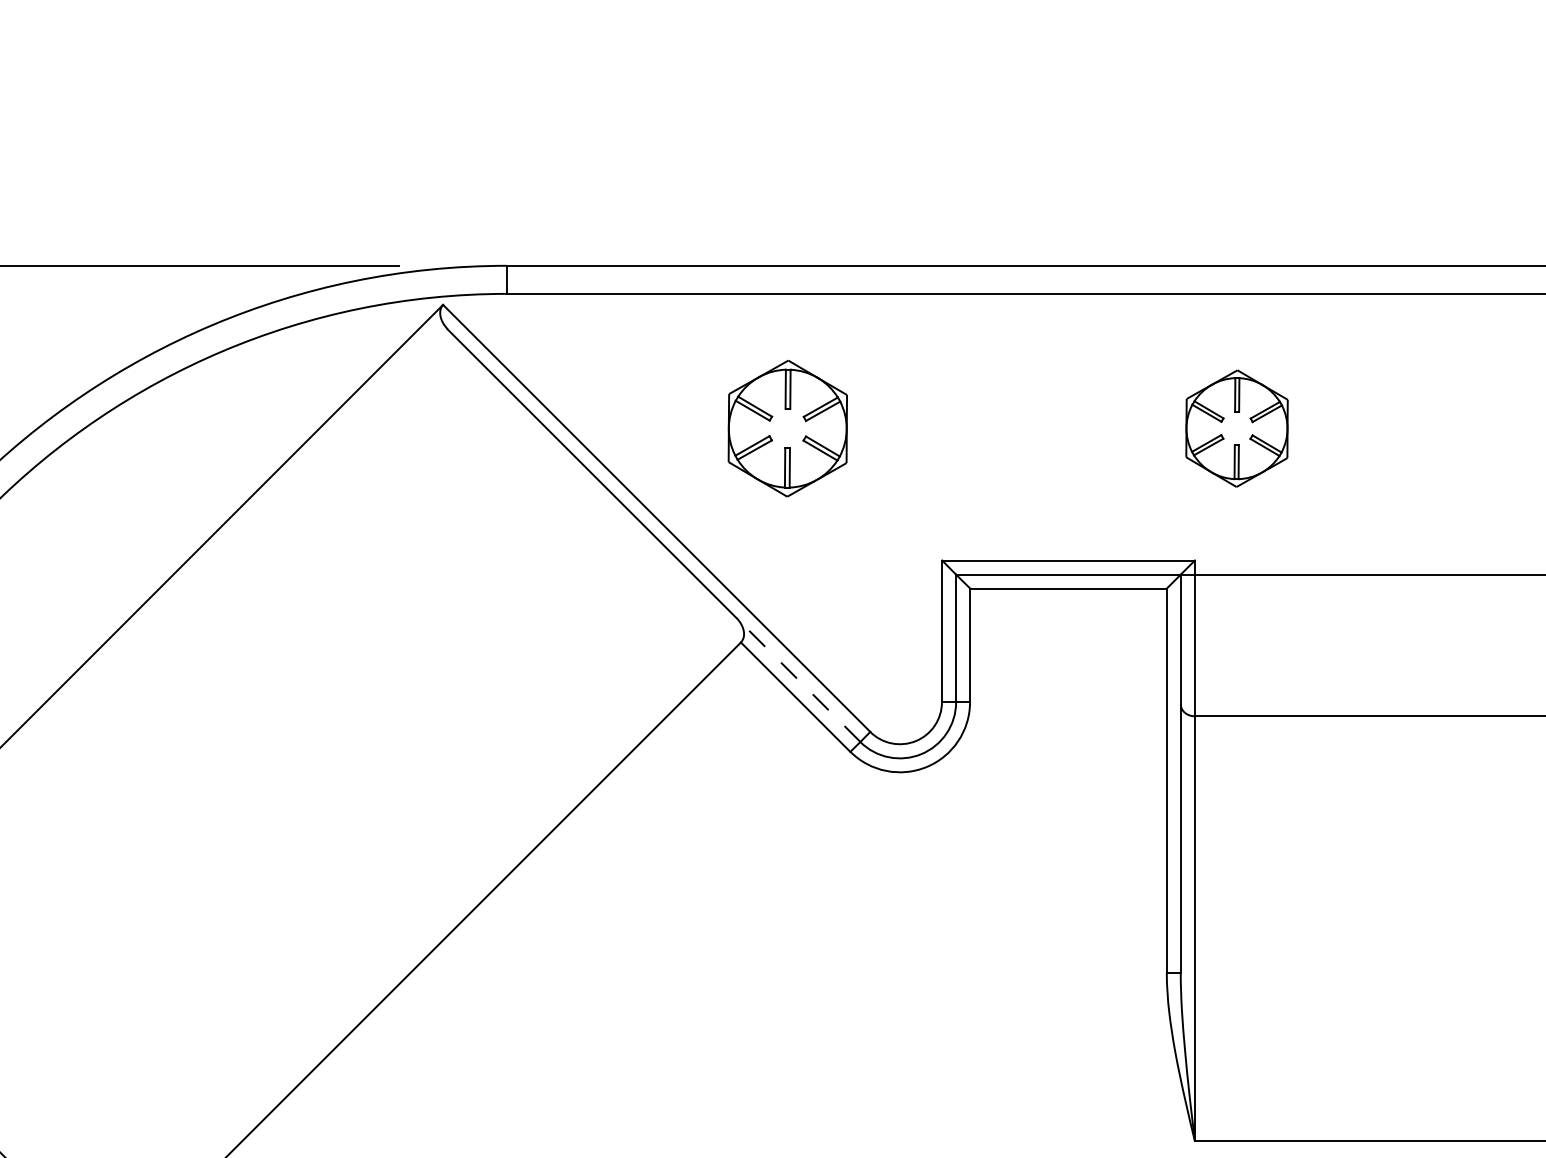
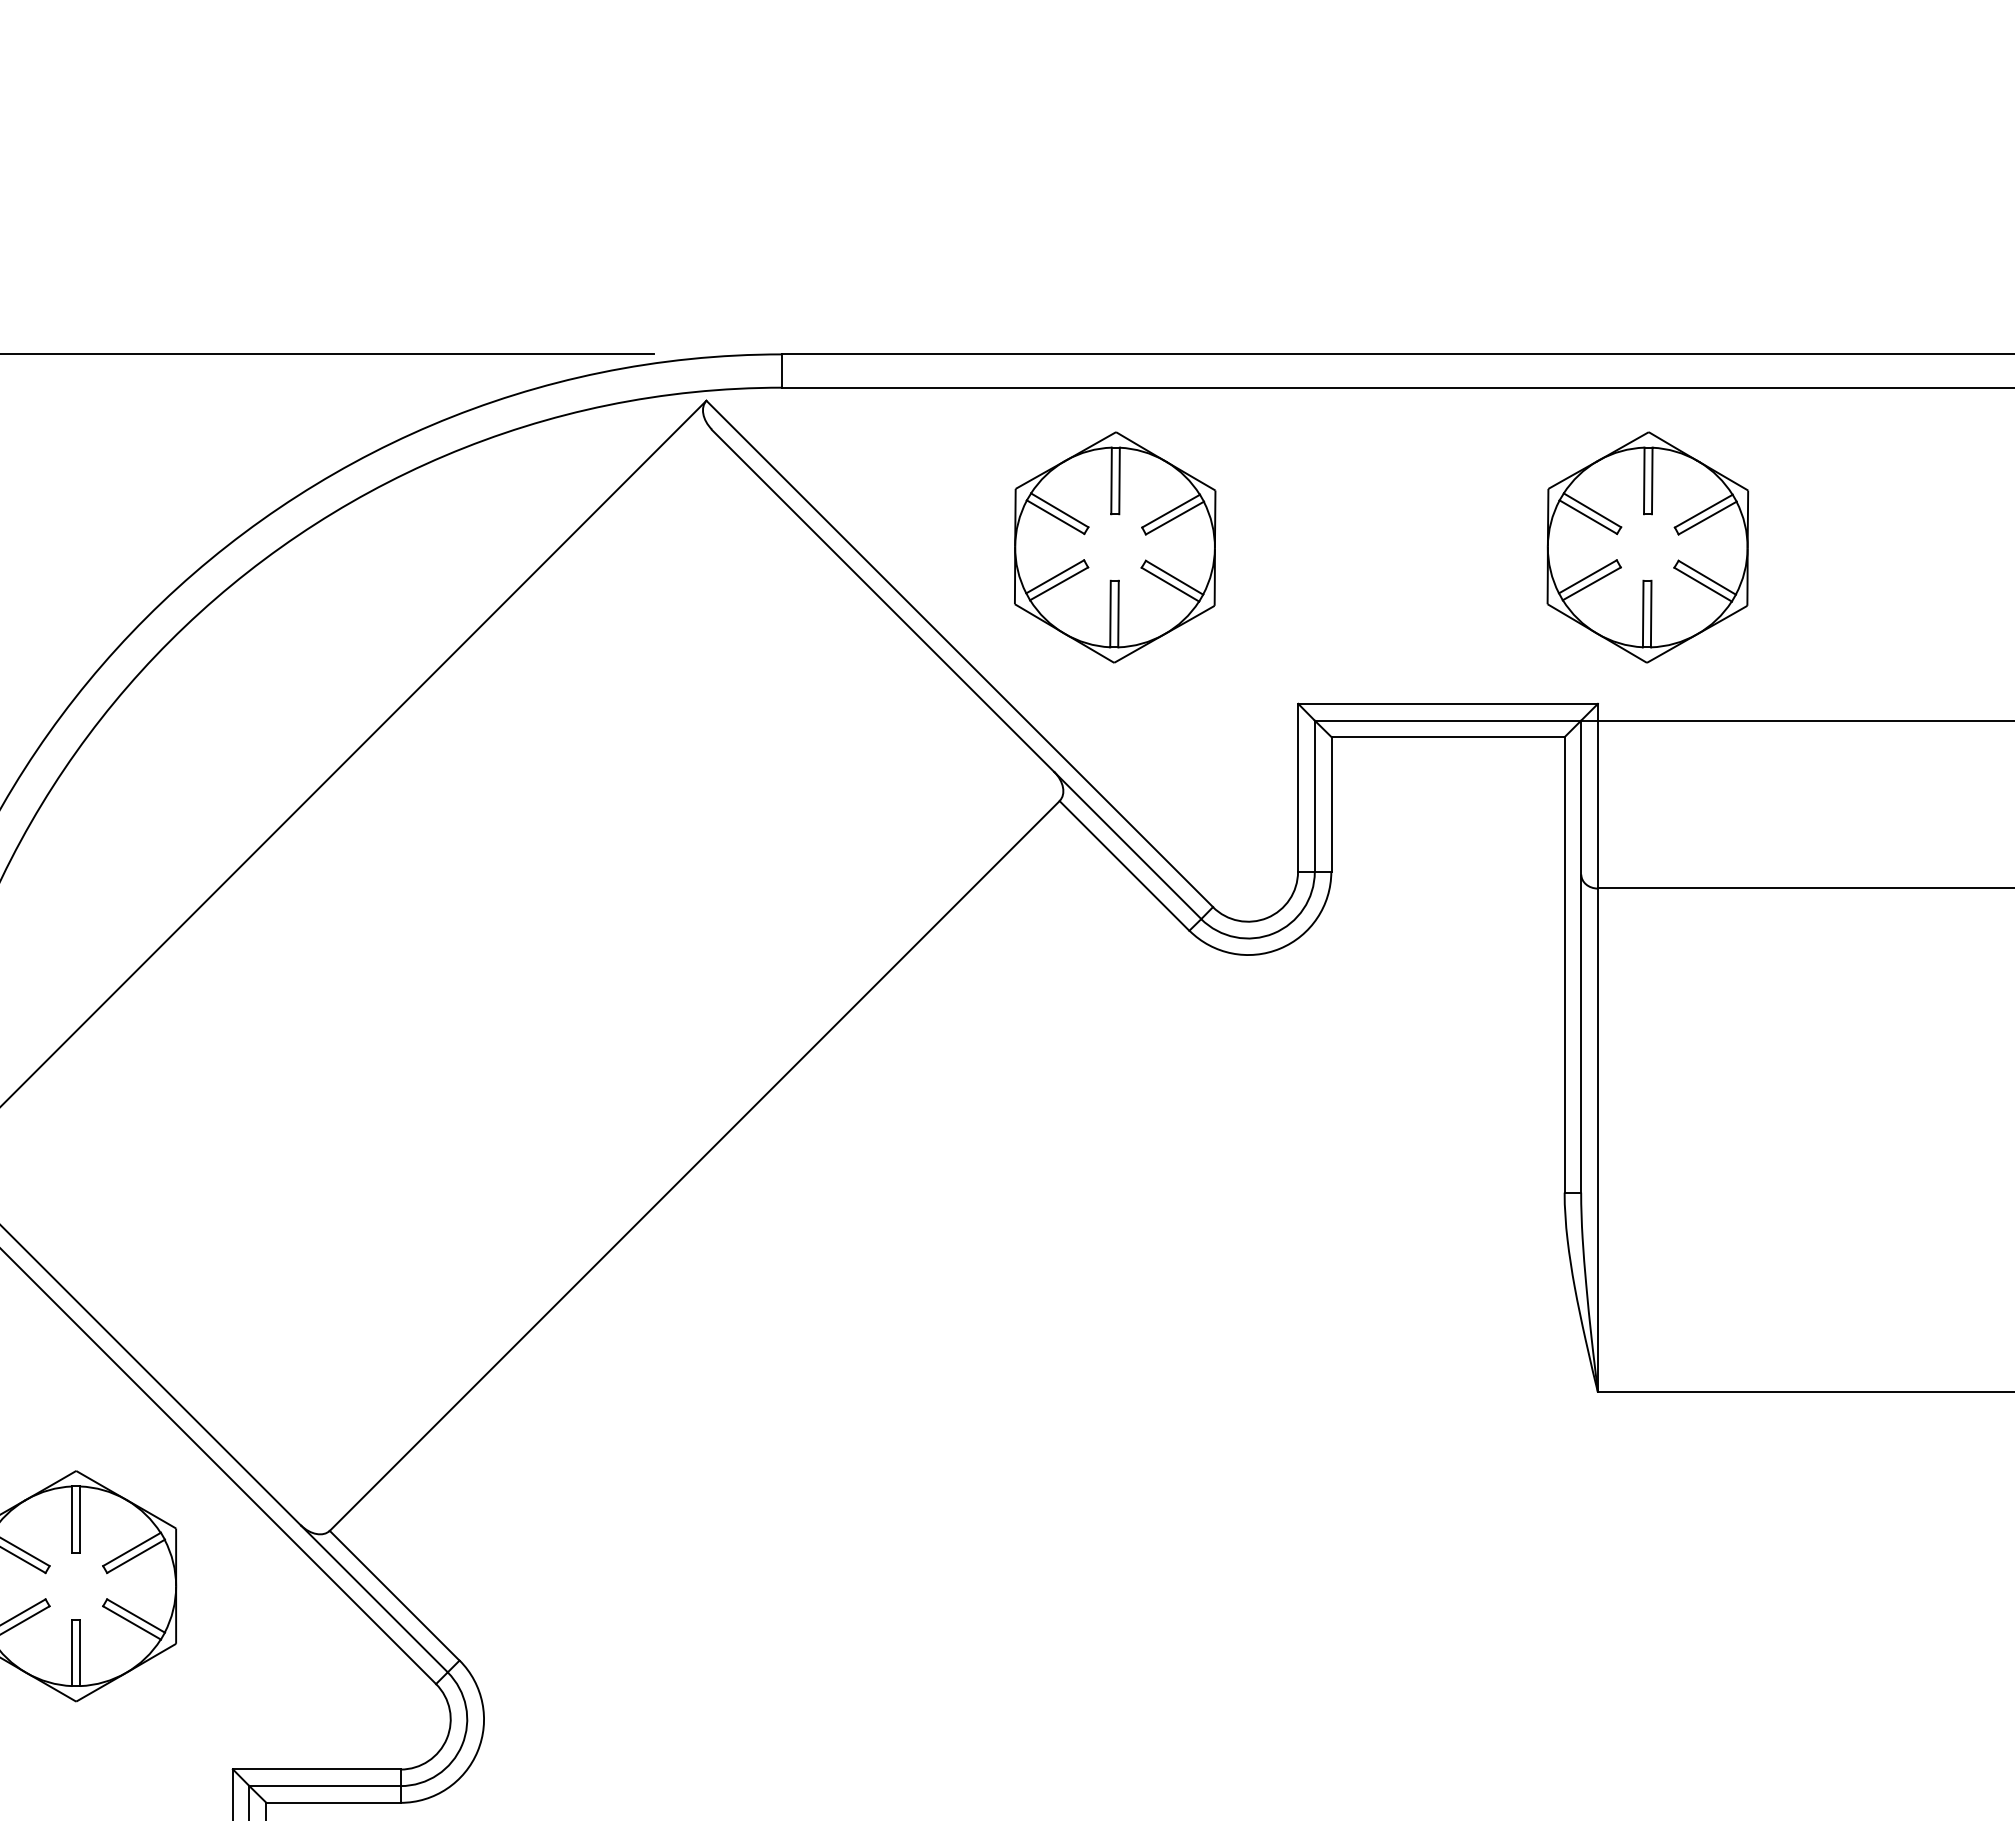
part: (788, 428) -> (1115, 547), size x1.43
part: (1236, 428) -> (1647, 547), size x1.67
line: (798, 679) -> (1127, 845), dashed -> solid

